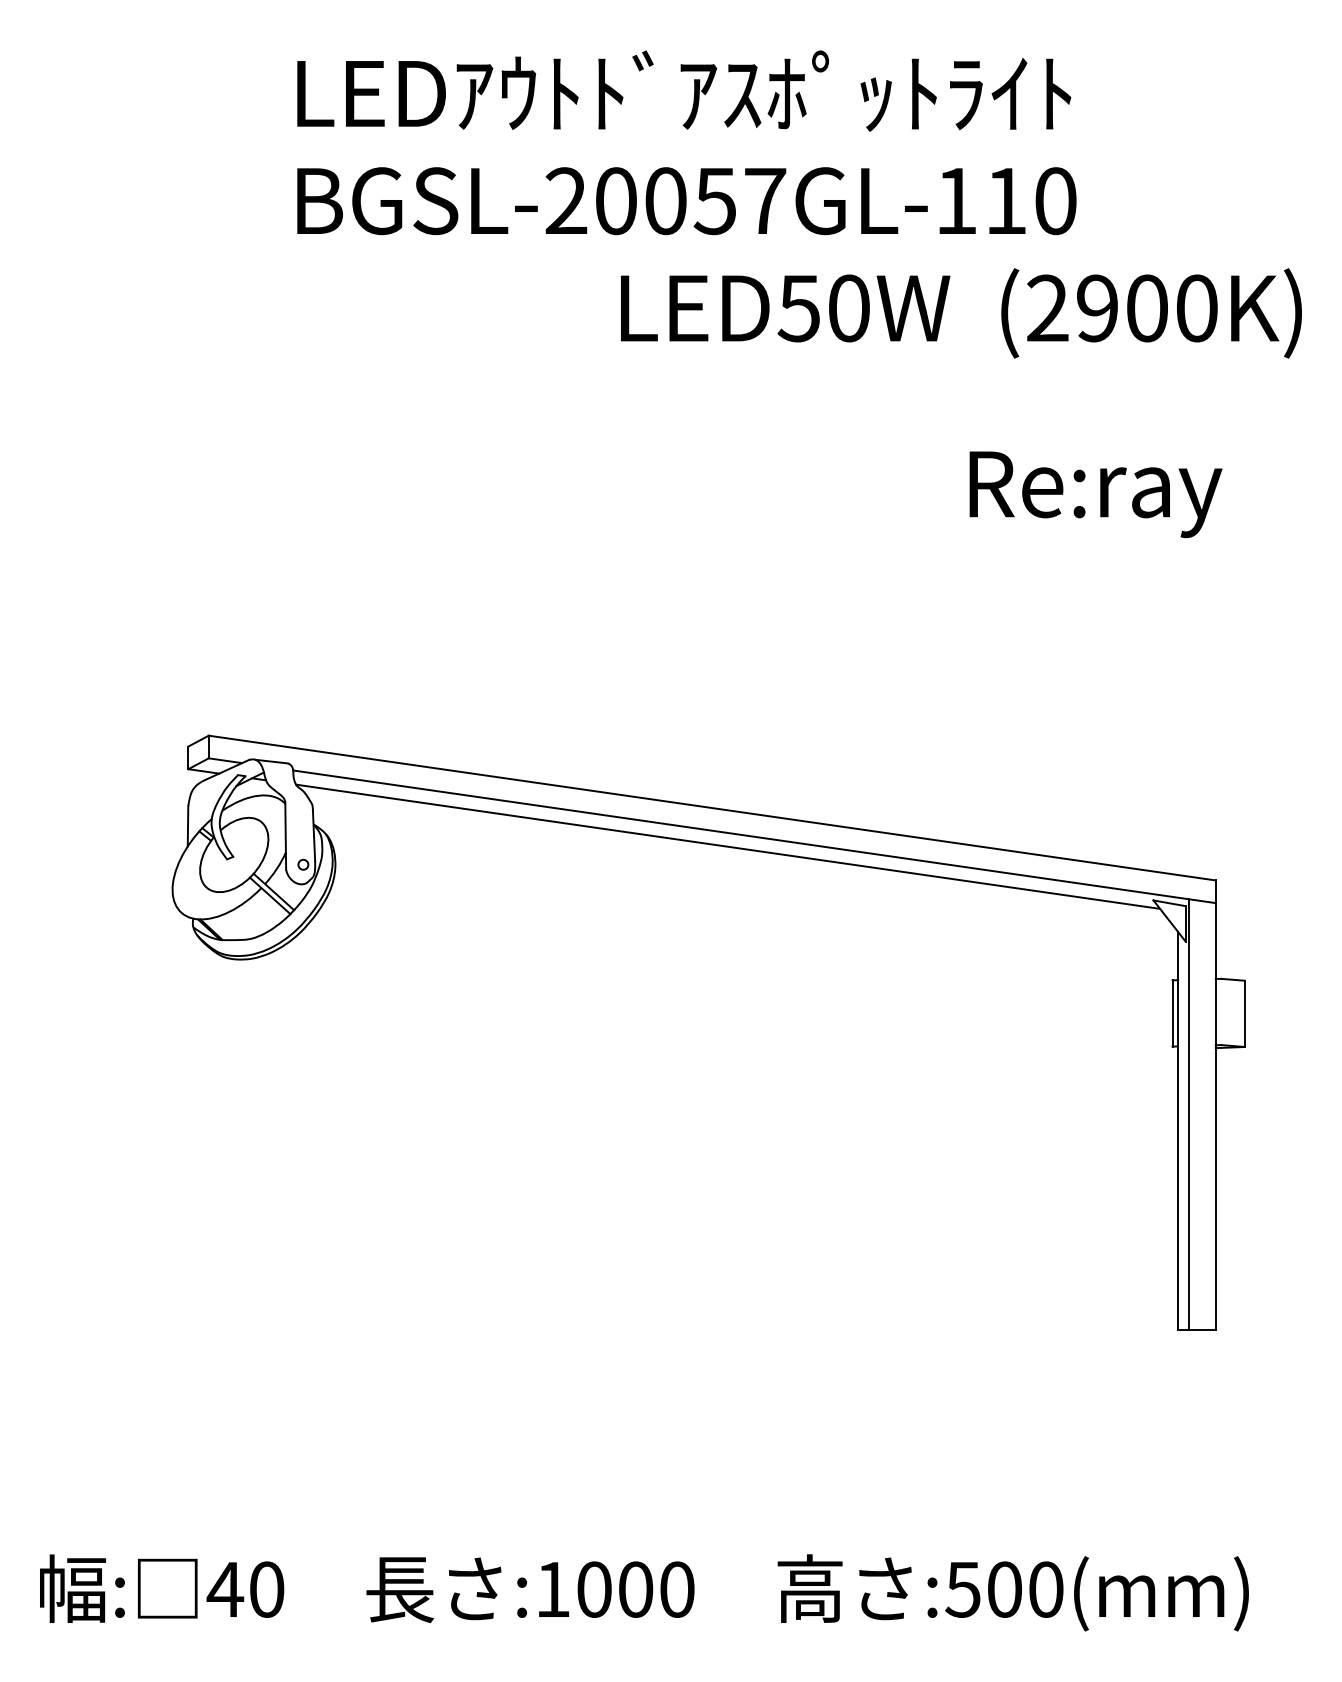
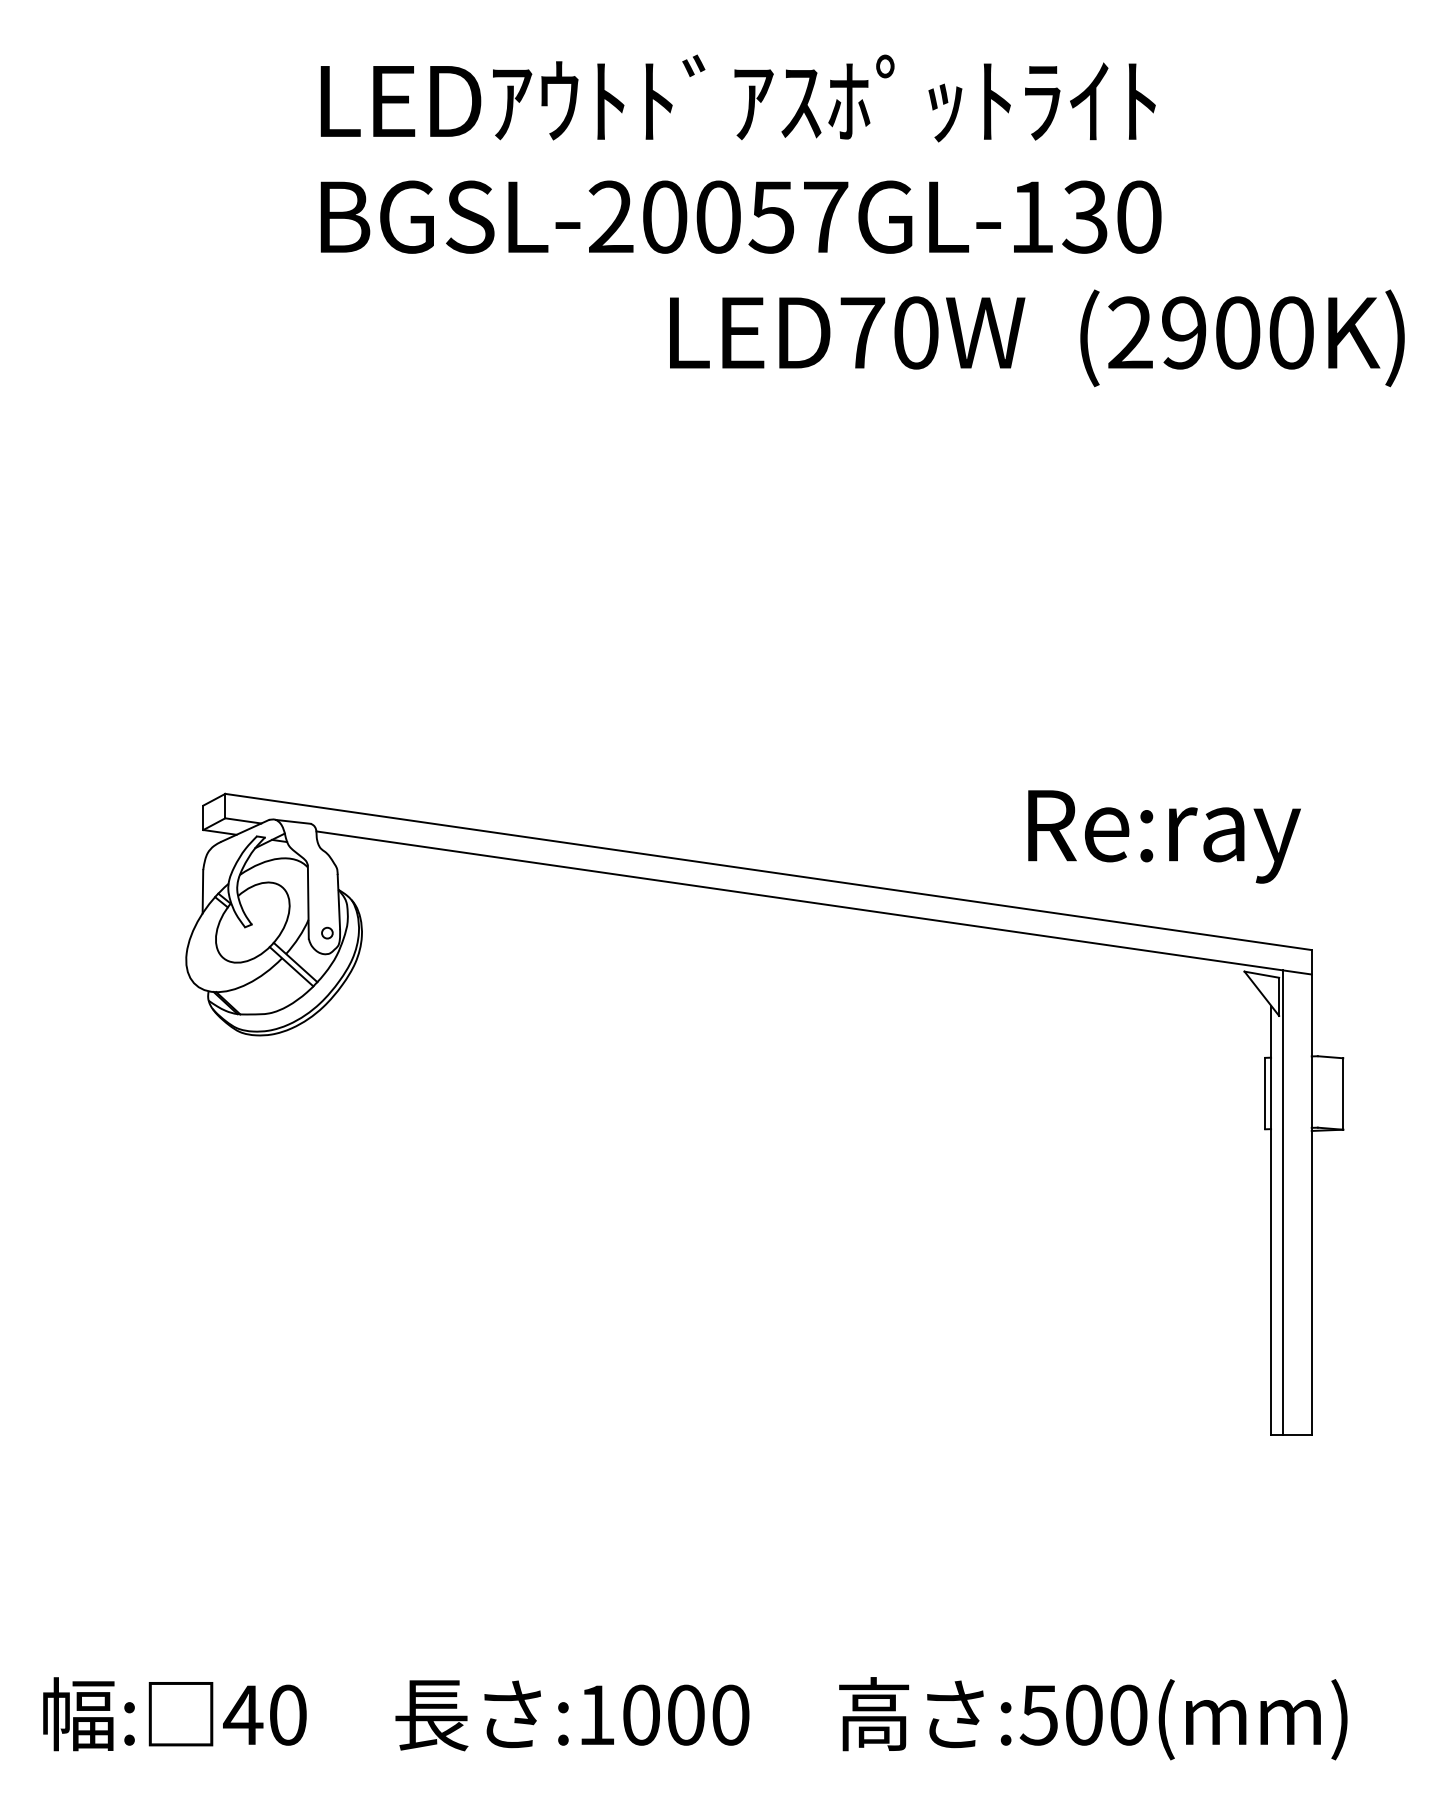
text: (1005, 200) -> (1084, 216), BGSL-20057GL-110 -> BGSL-20057GL-130
text: (798, 308) -> (861, 333), LED50W -> LED70W
text: (1095, 494) -> (1164, 836), moved
line: (728, 846) -> (785, 913), removed

